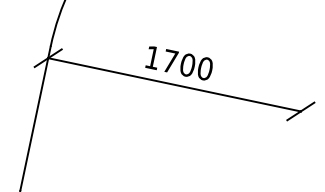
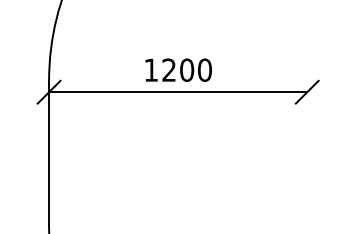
text: (169, 60) -> (168, 69), 1700 -> 1200

